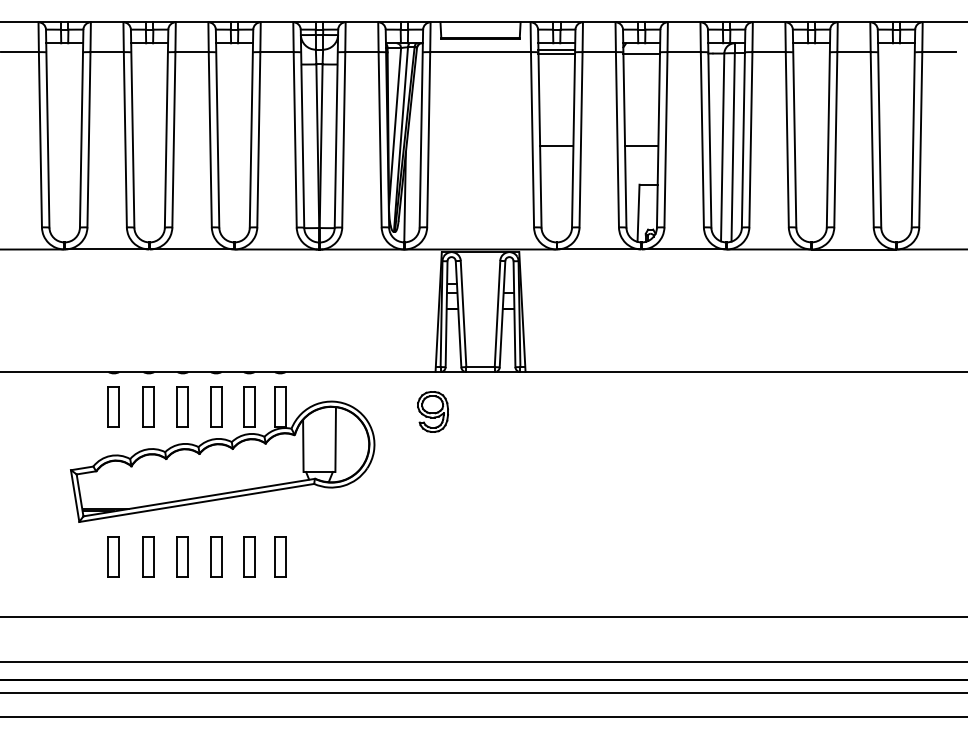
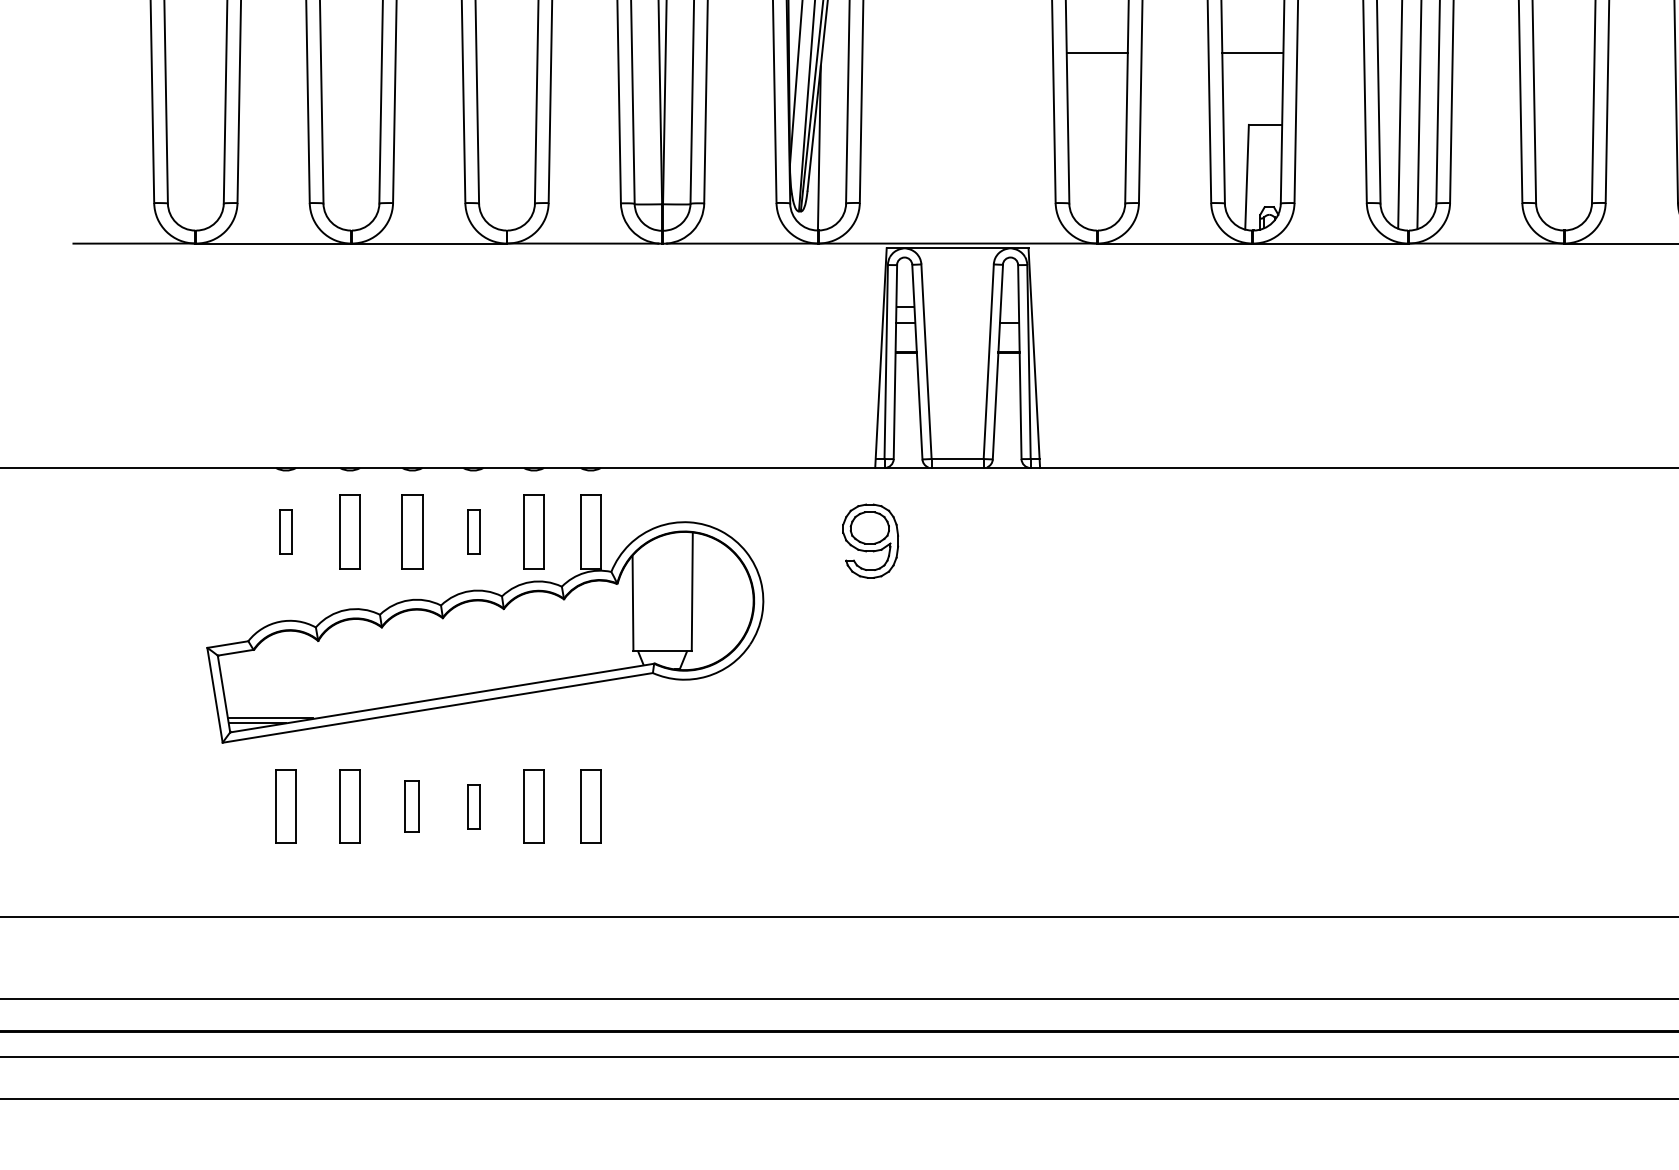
part: (113, 406) -> (285, 531), size x0.6
part: (216, 406) -> (473, 531), size x0.6
part: (182, 556) -> (411, 805), size x0.7
part: (216, 556) -> (473, 805), size x0.6

